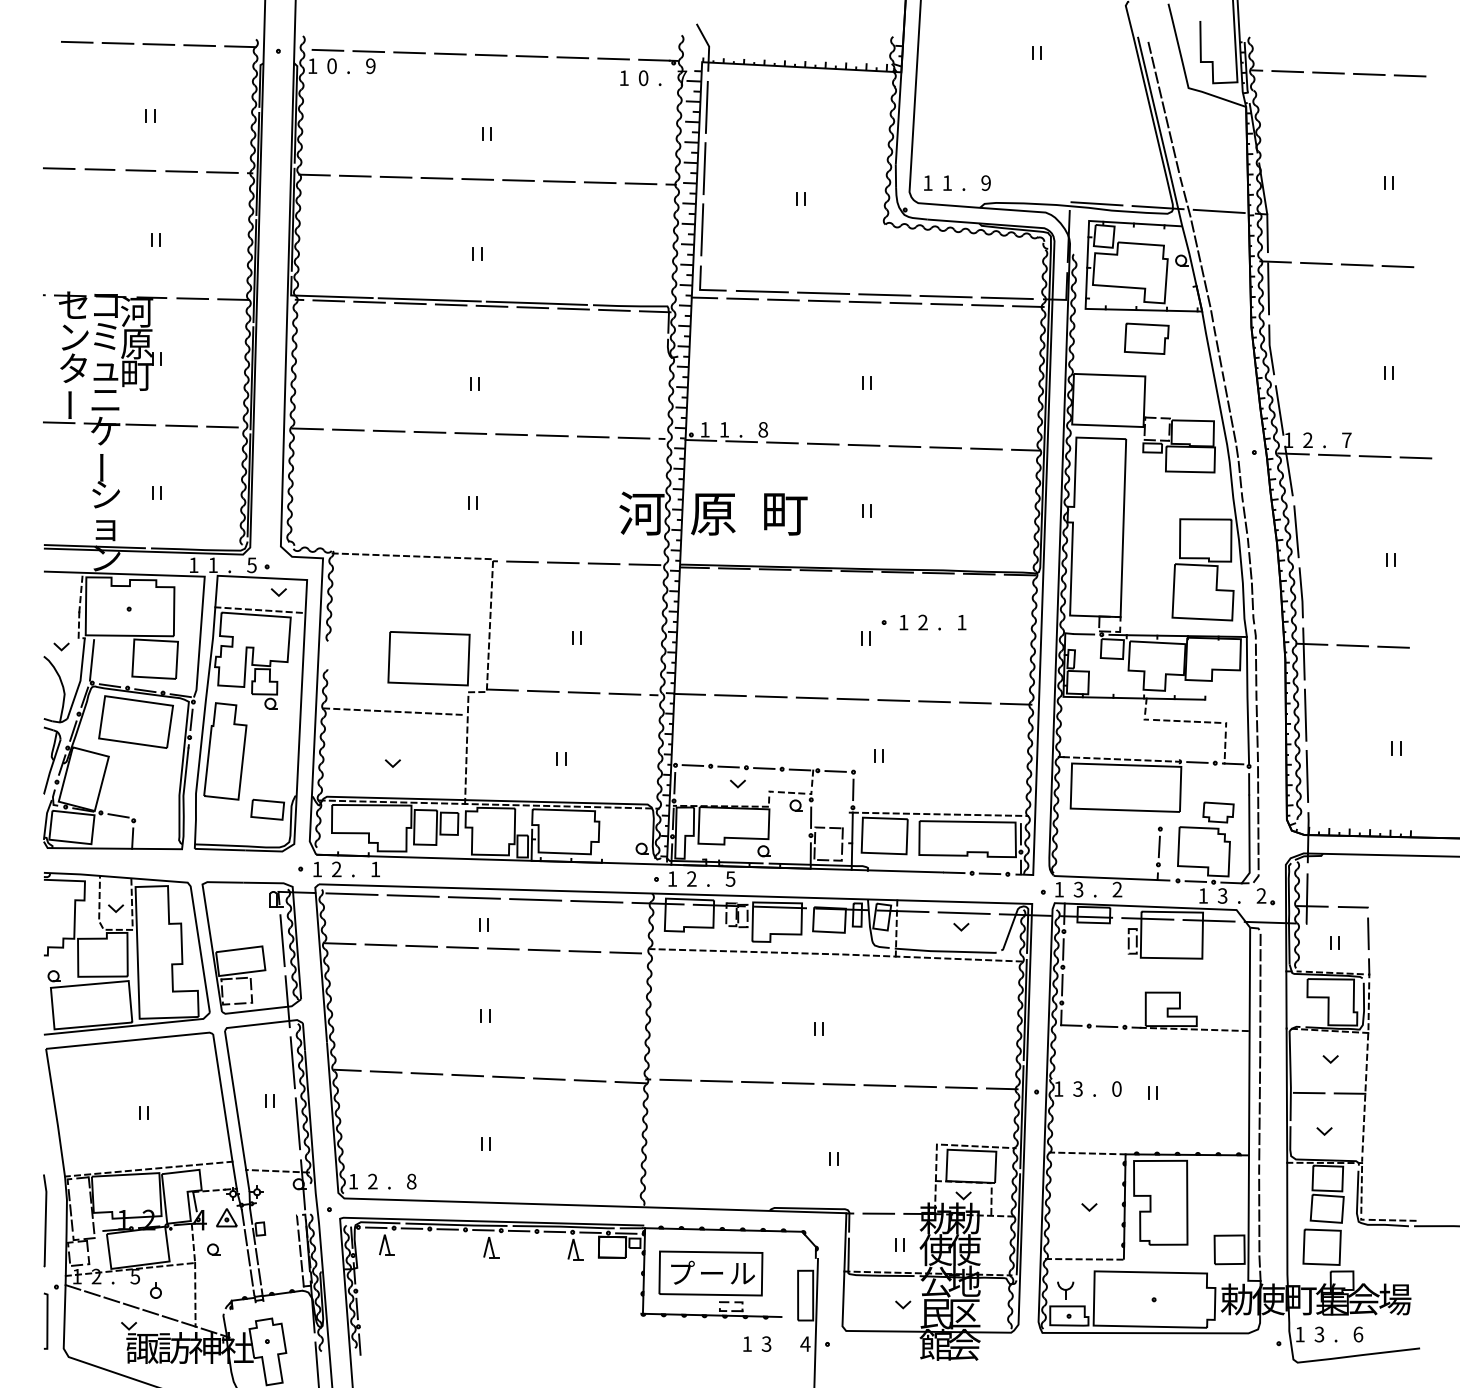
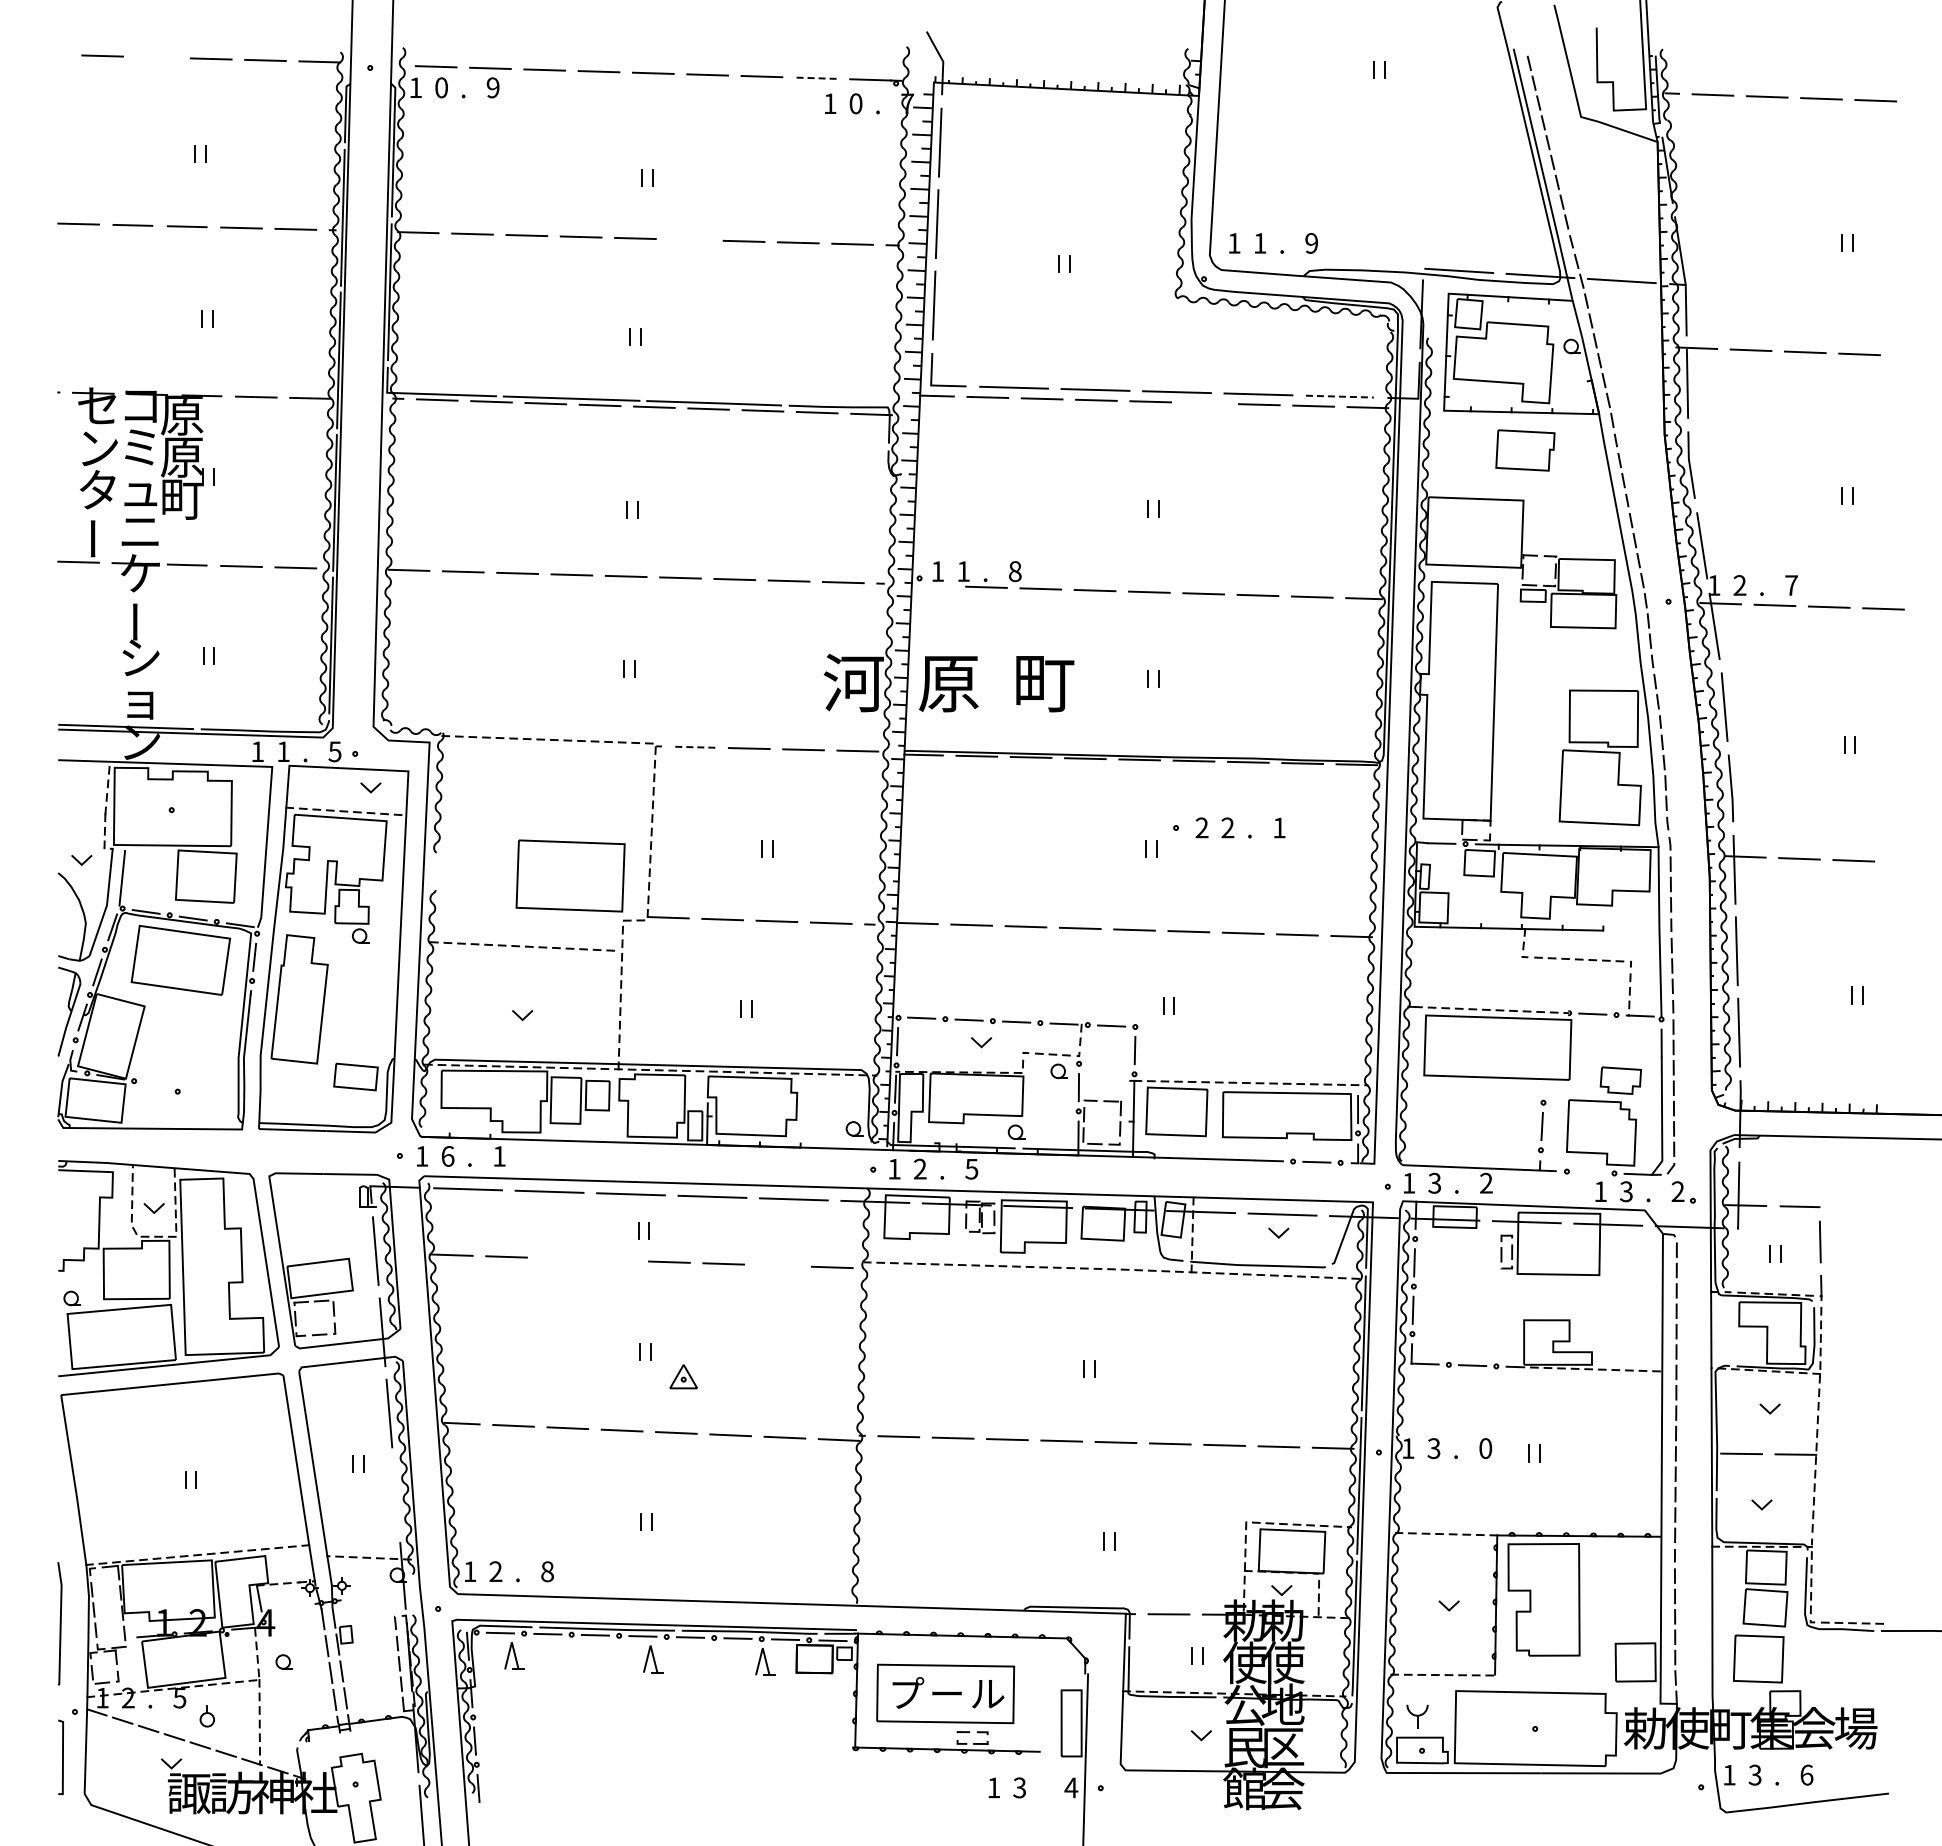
line: (117, 43) -> (156, 57), removed
line: (613, 59) -> (815, 78), solid -> dashed
line: (518, 180) -> (689, 239), removed
line: (1007, 298) -> (1339, 396), solid -> dashed
line: (905, 302) -> (1204, 402), removed
text: (136, 312) -> (181, 415), 河 -> 原
line: (700, 440) -> (931, 585), removed
line: (522, 562) -> (694, 747), solid -> dashed
text: (903, 622) -> (1201, 827), 1 -> 2
line: (118, 815) -> (157, 1084), removed
line: (132, 837) -> (176, 1114), removed
text: (336, 869) -> (447, 1156), 2 -> 6
line: (1195, 881) -> (1590, 1172), removed
line: (421, 946) -> (560, 1258), removed
line: (462, 946) -> (614, 1259), removed
line: (584, 951) -> (777, 1265), removed
line: (298, 1123) -> (396, 1494), removed
part: (226, 1217) -> (683, 1376), moved

